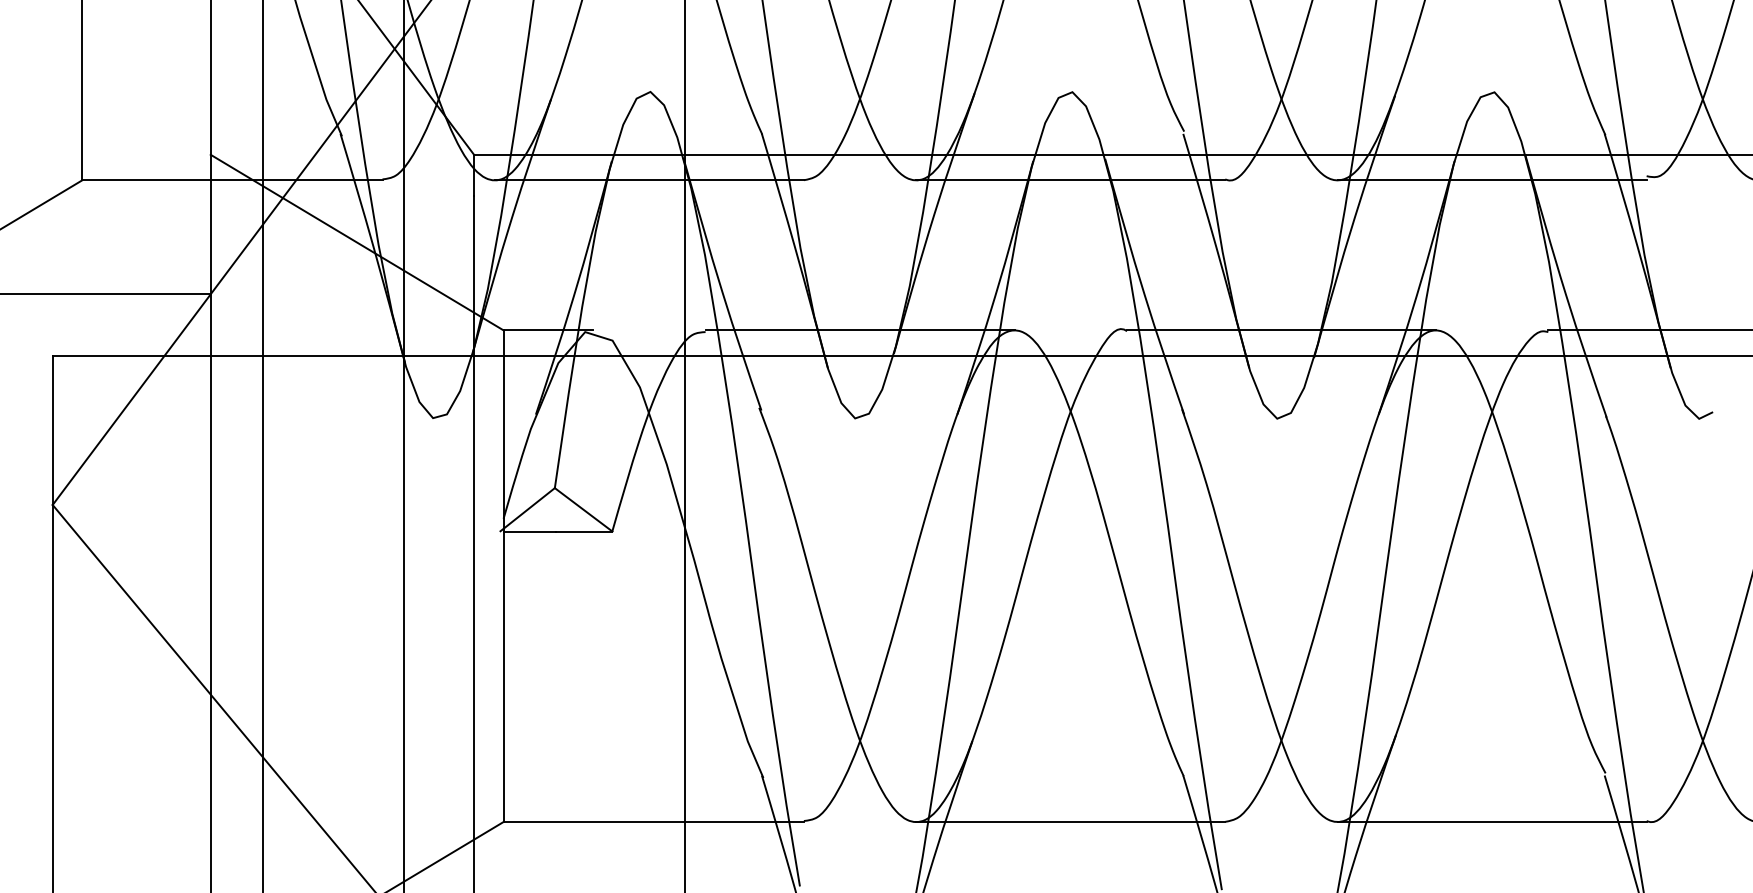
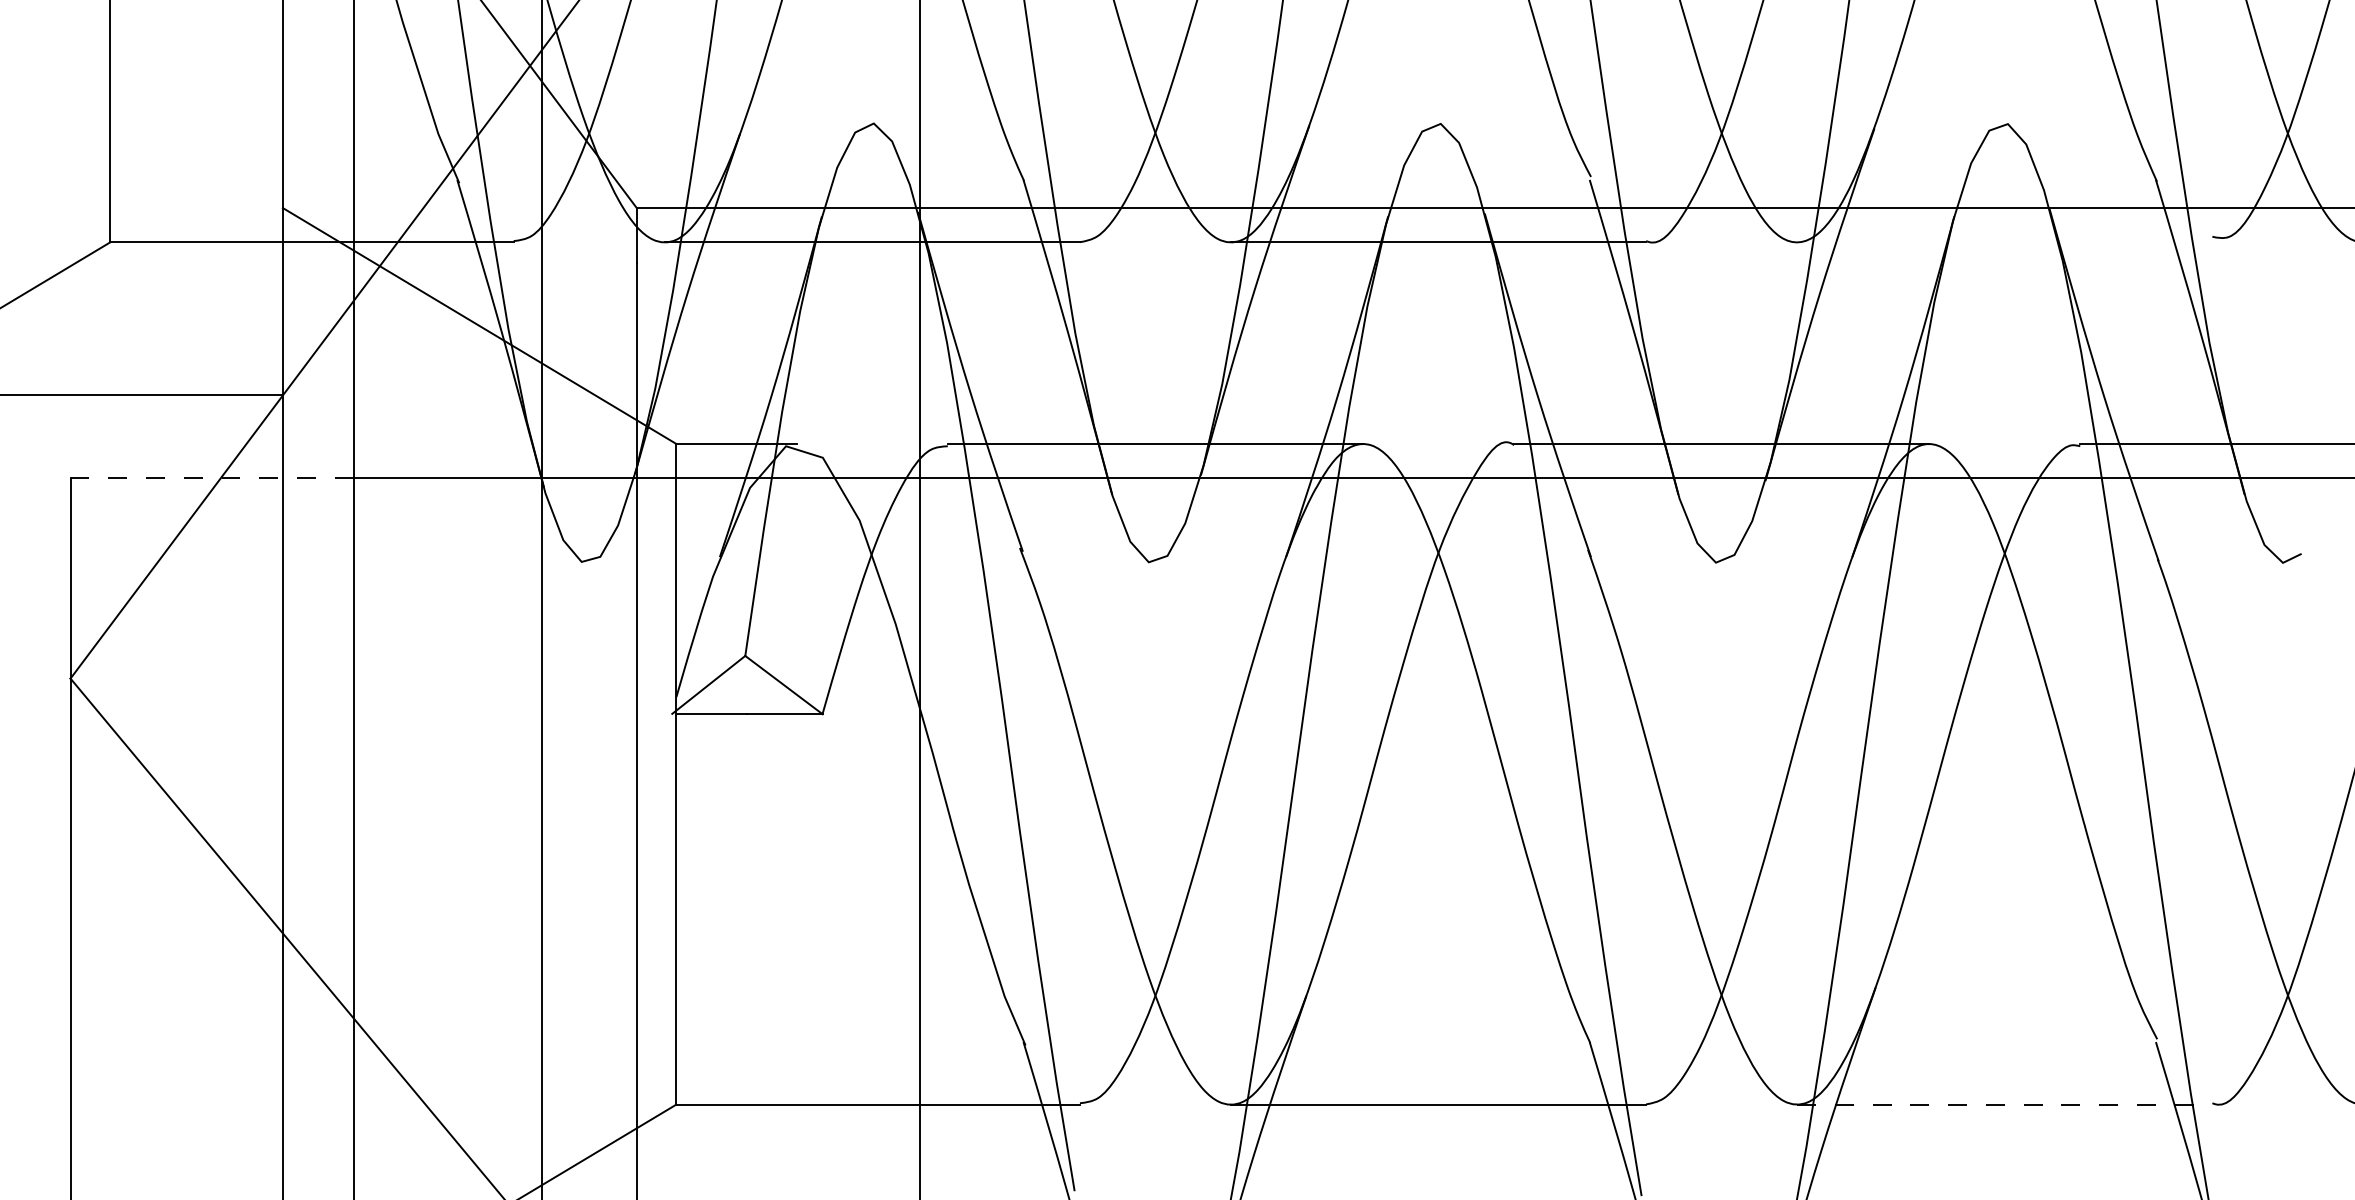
line: (1491, 180) -> (2004, 242), removed
line: (158, 356) -> (212, 478), solid -> dashed
line: (1491, 821) -> (2004, 1104), solid -> dashed

